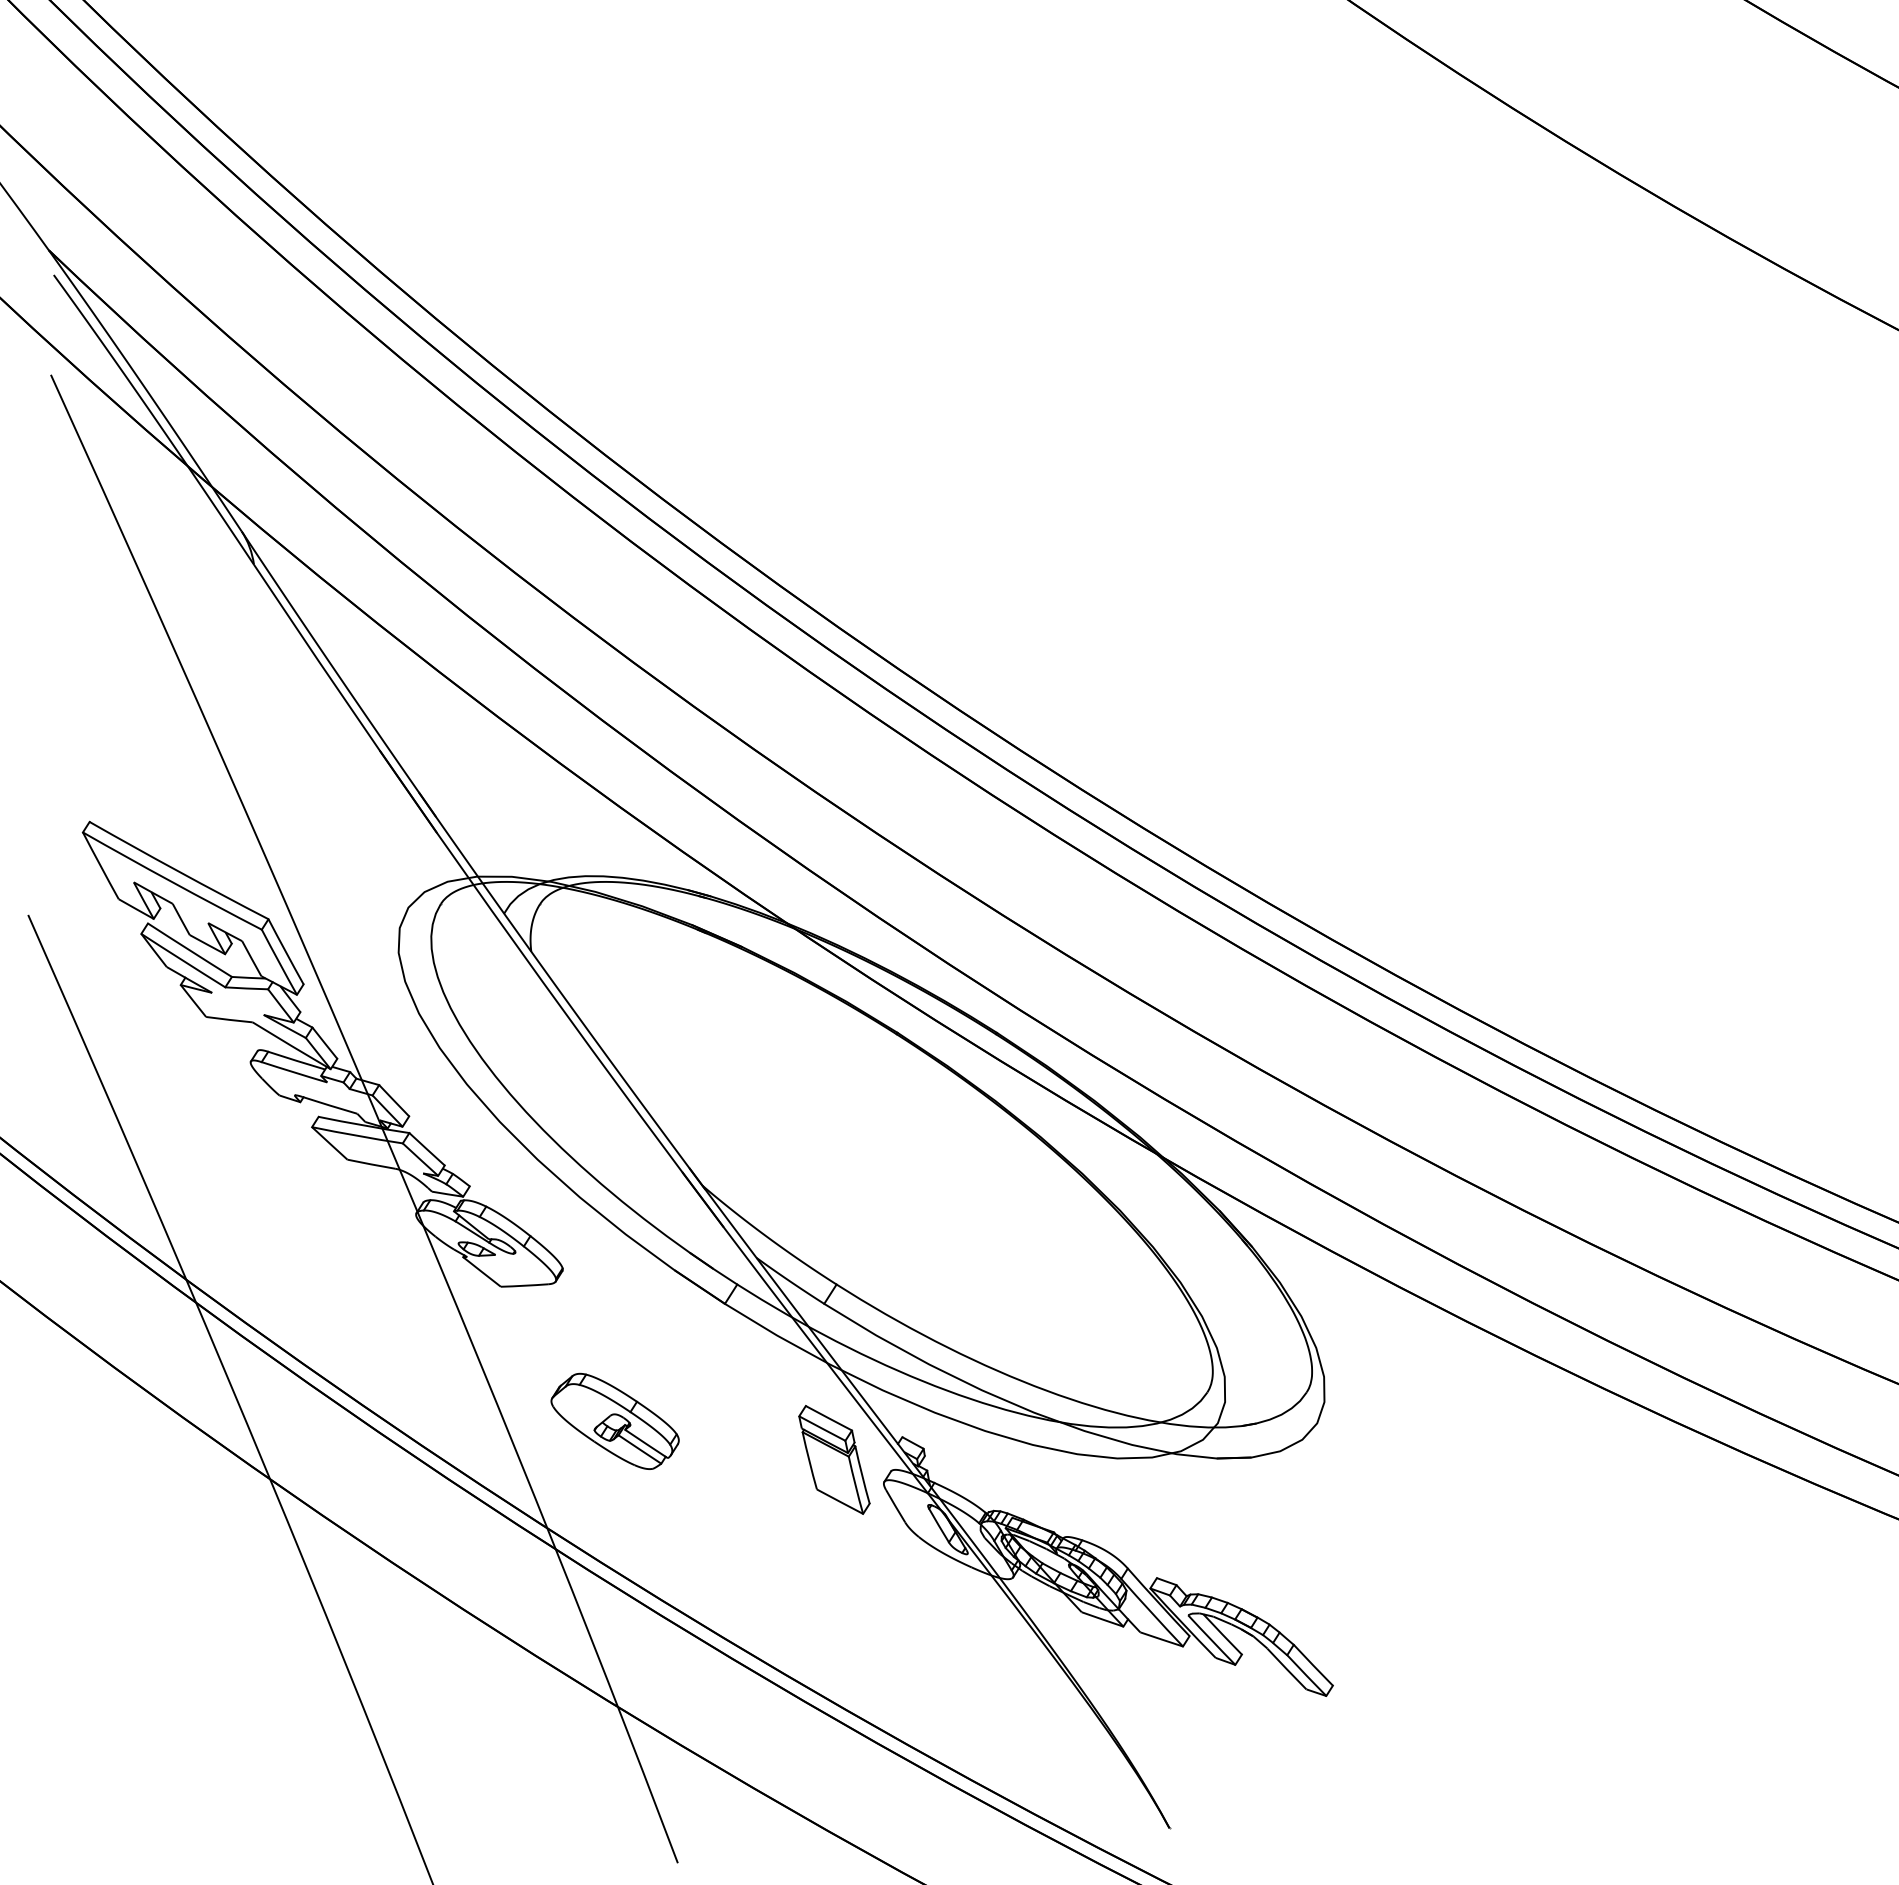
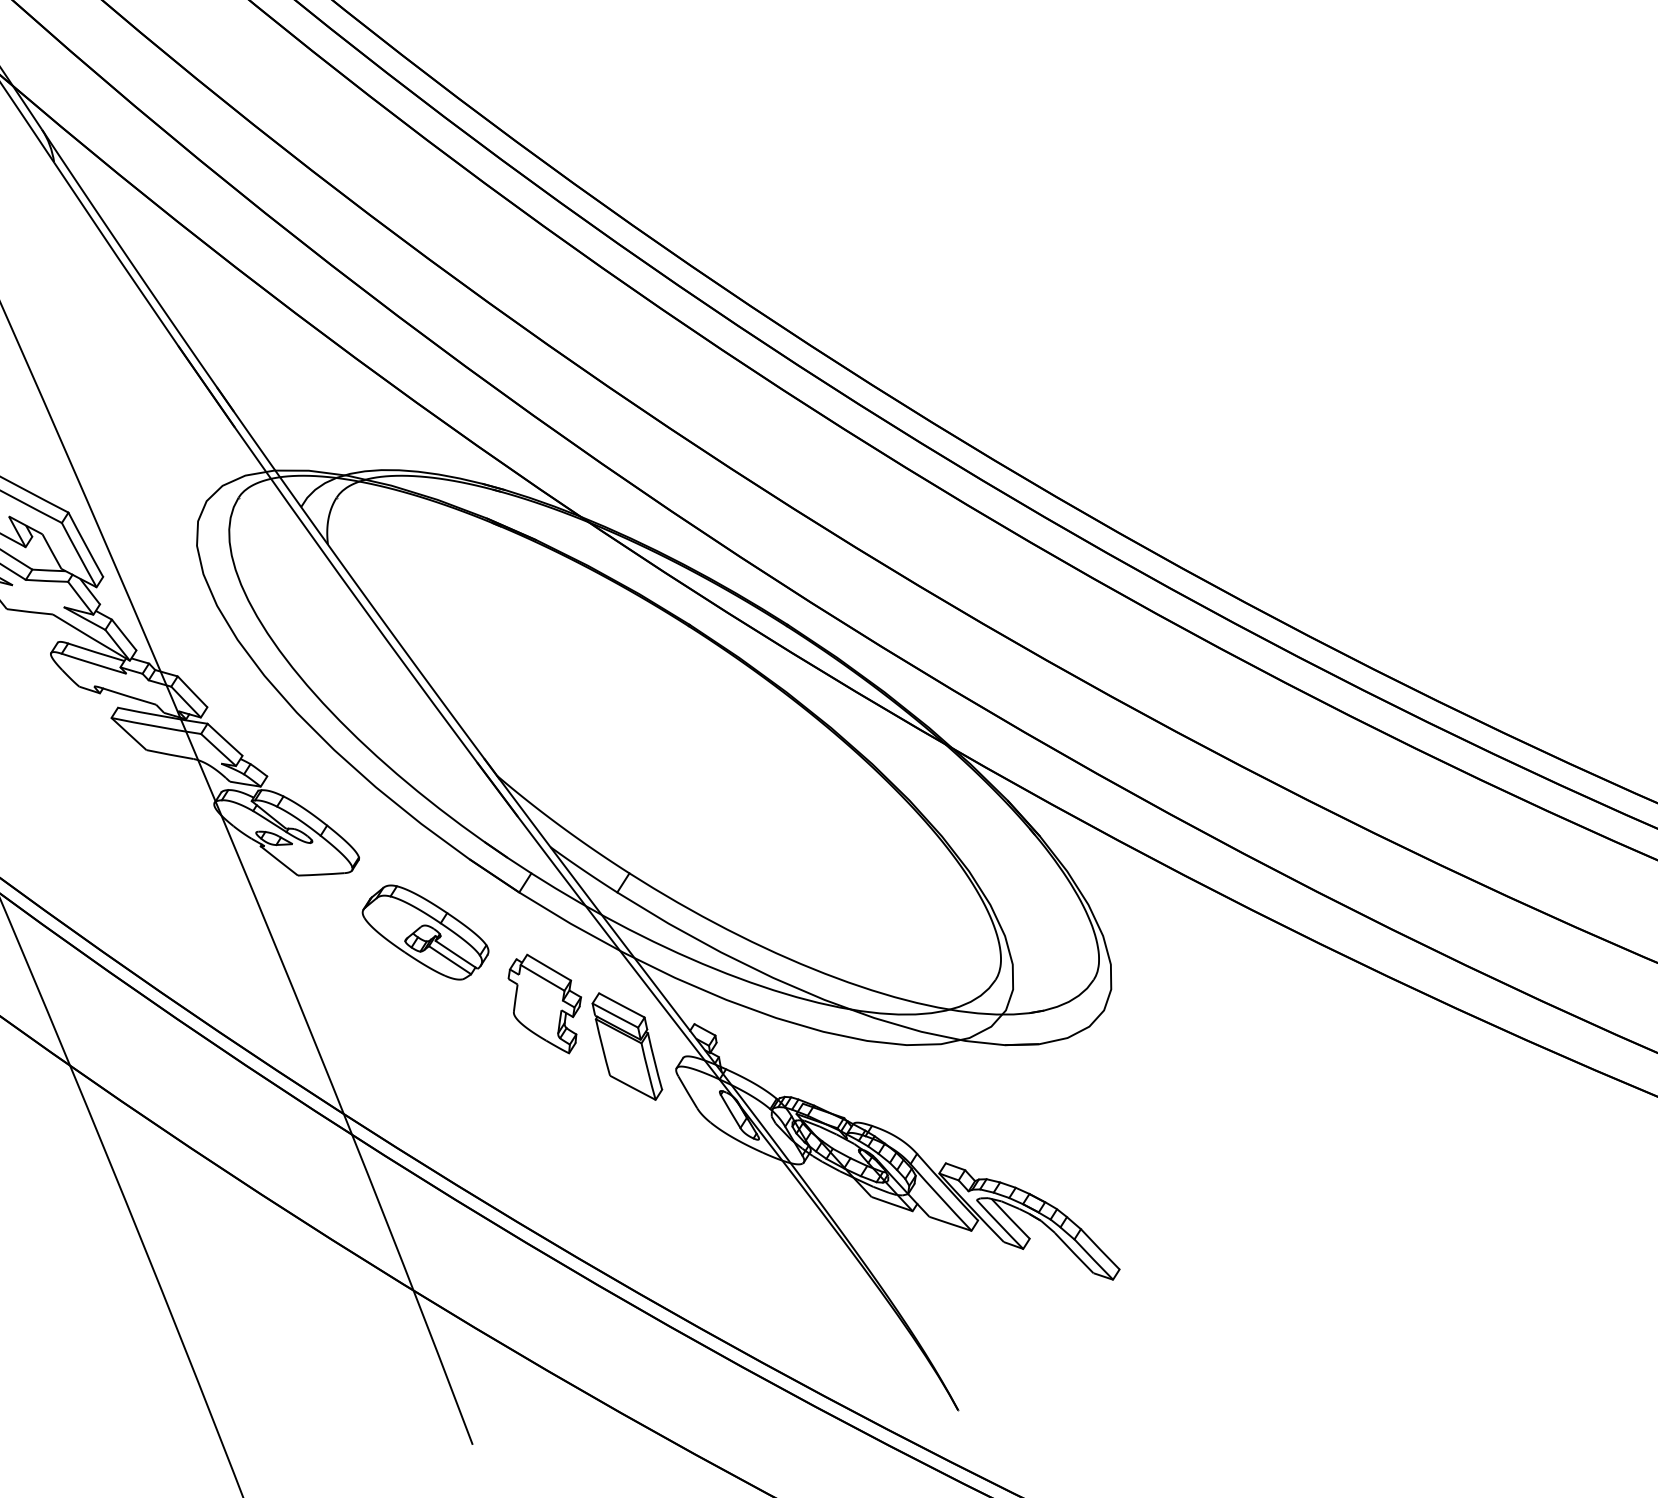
part: (750, 1416) -> (544, 1003), added
part: (614, 1420) -> (424, 931), moved

